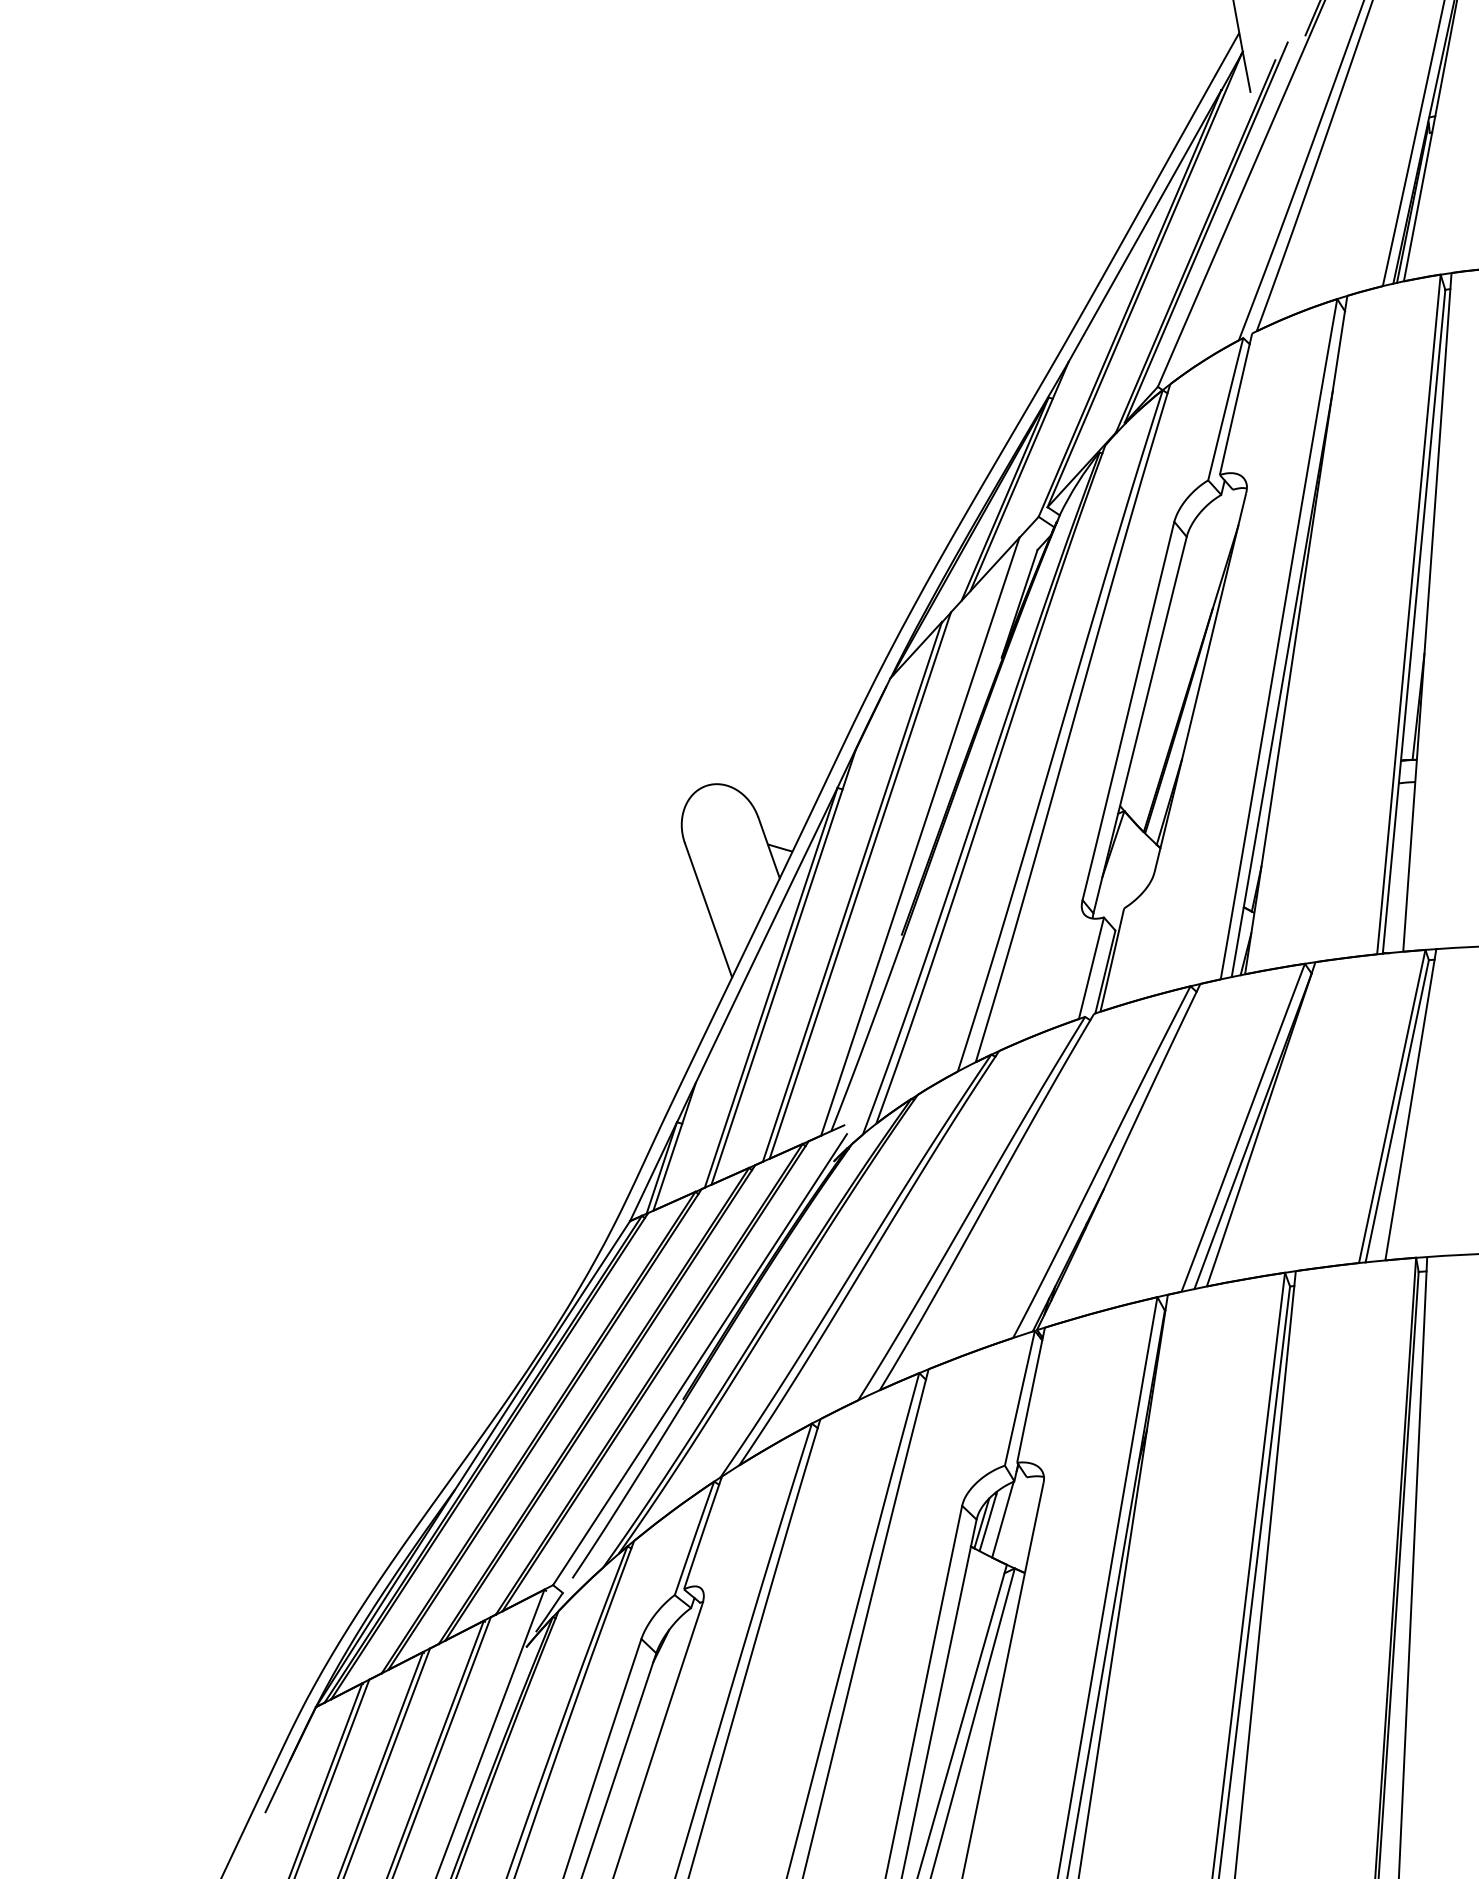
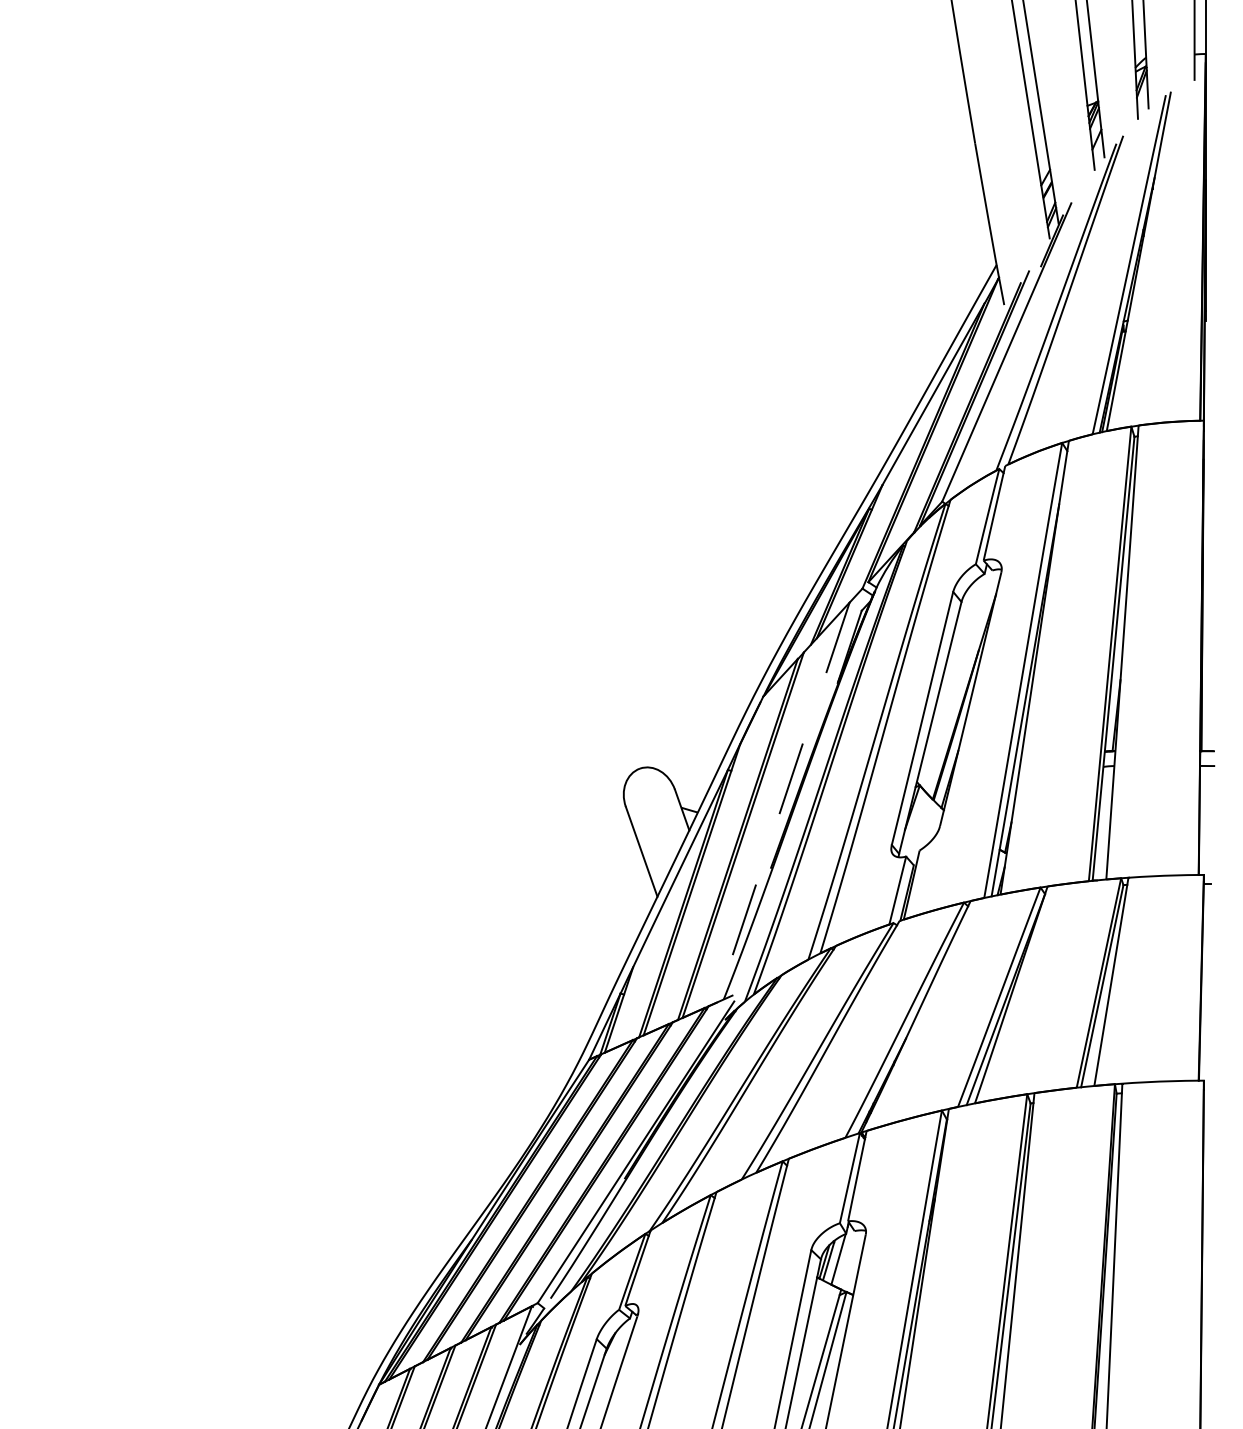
line: (920, 836) -> (783, 802), solid -> dashed

